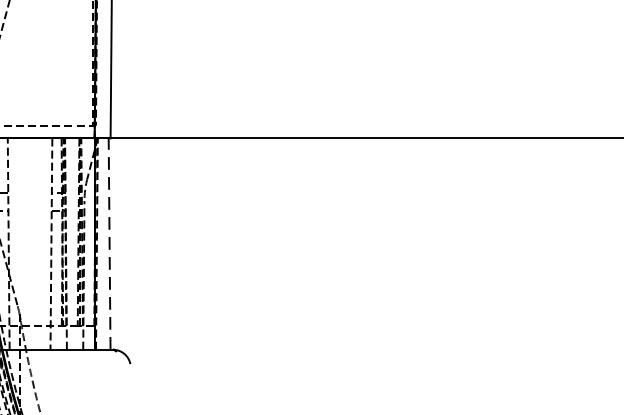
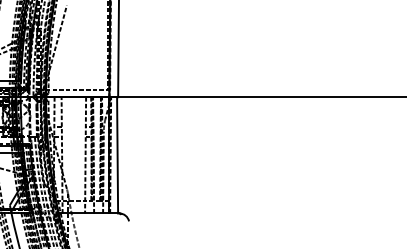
line: (109, 242) -> (117, 154), dashed -> solid

